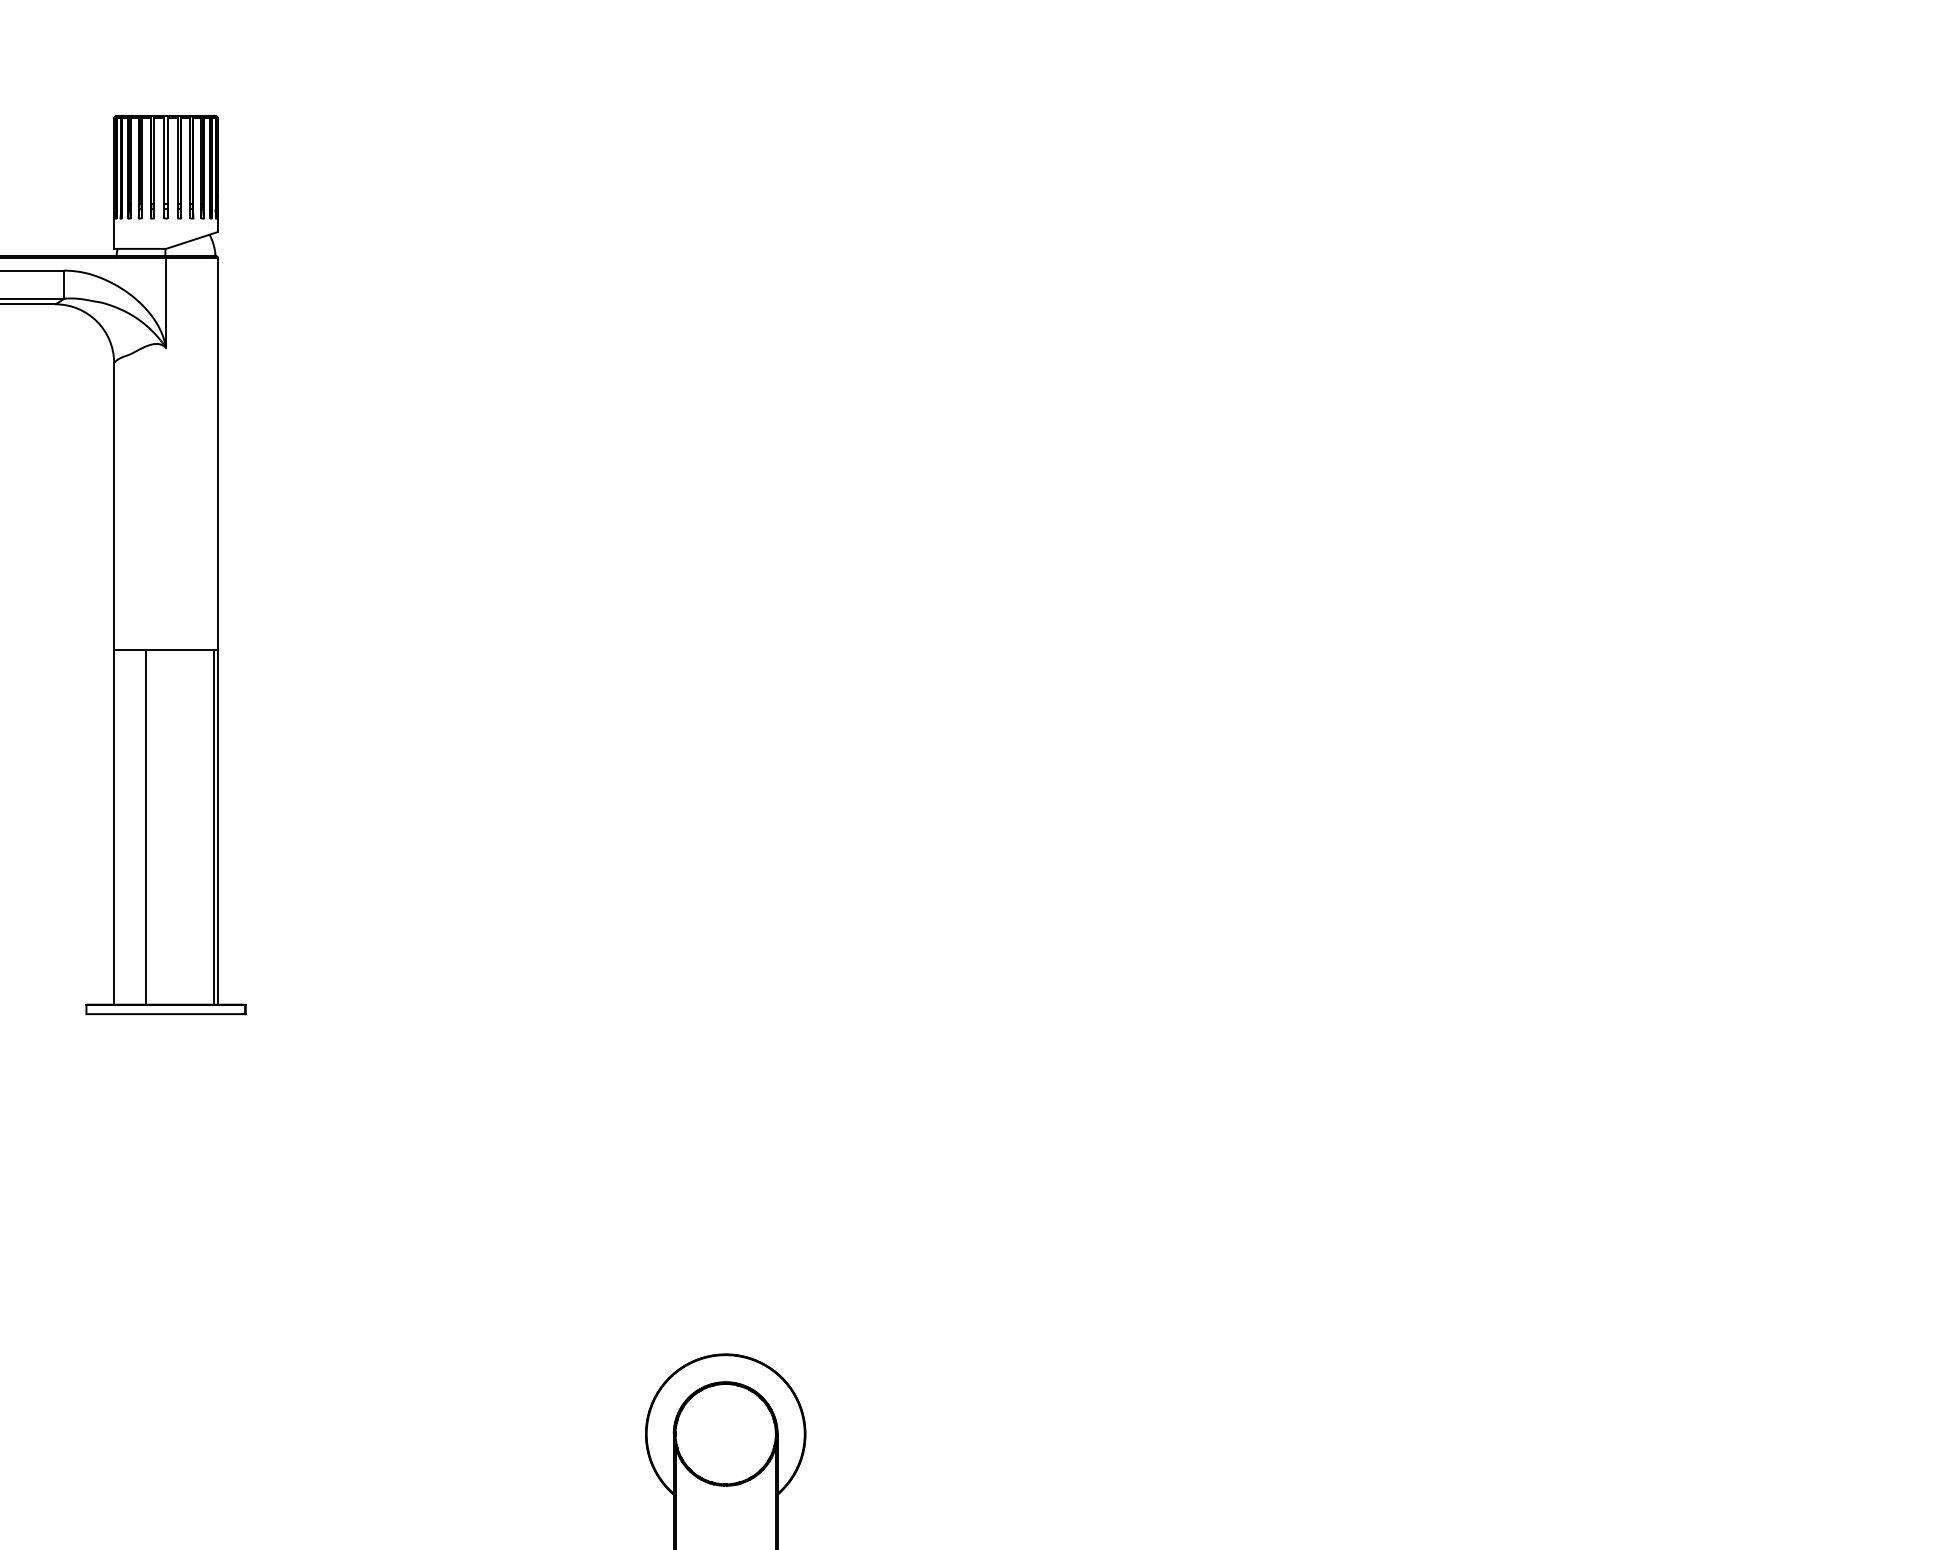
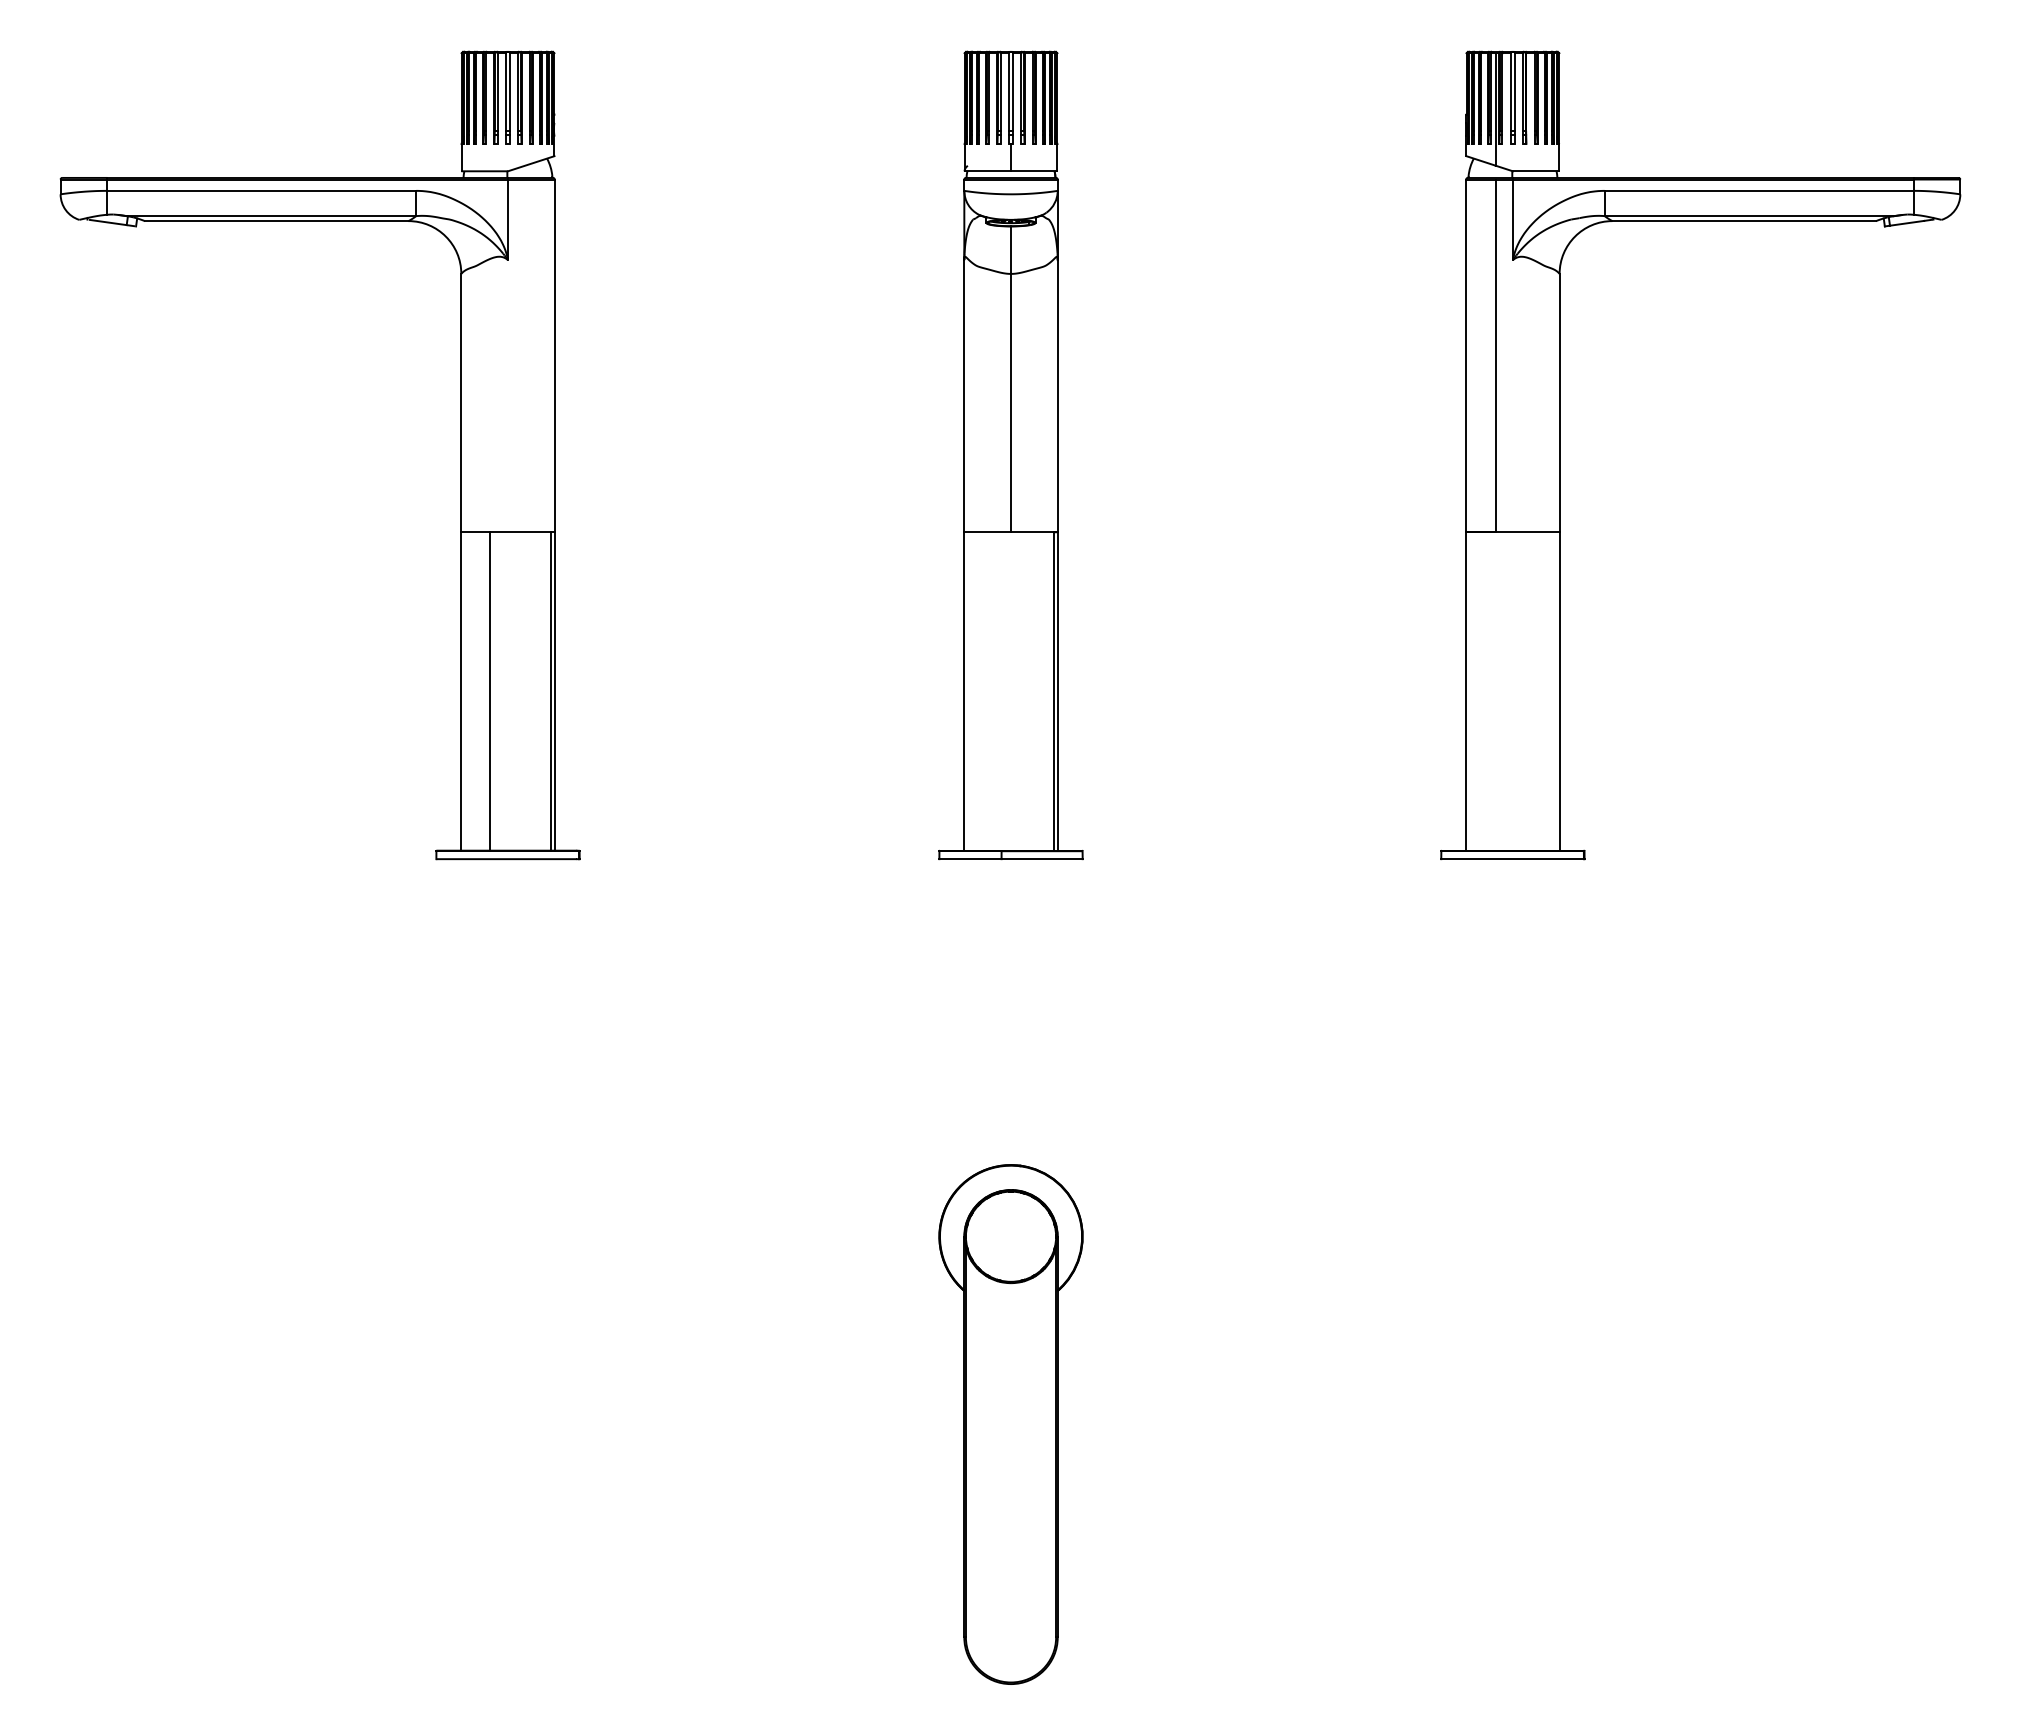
part: (725, 565) -> (1010, 455), added
part: (1337, 565) -> (1560, 455), added

